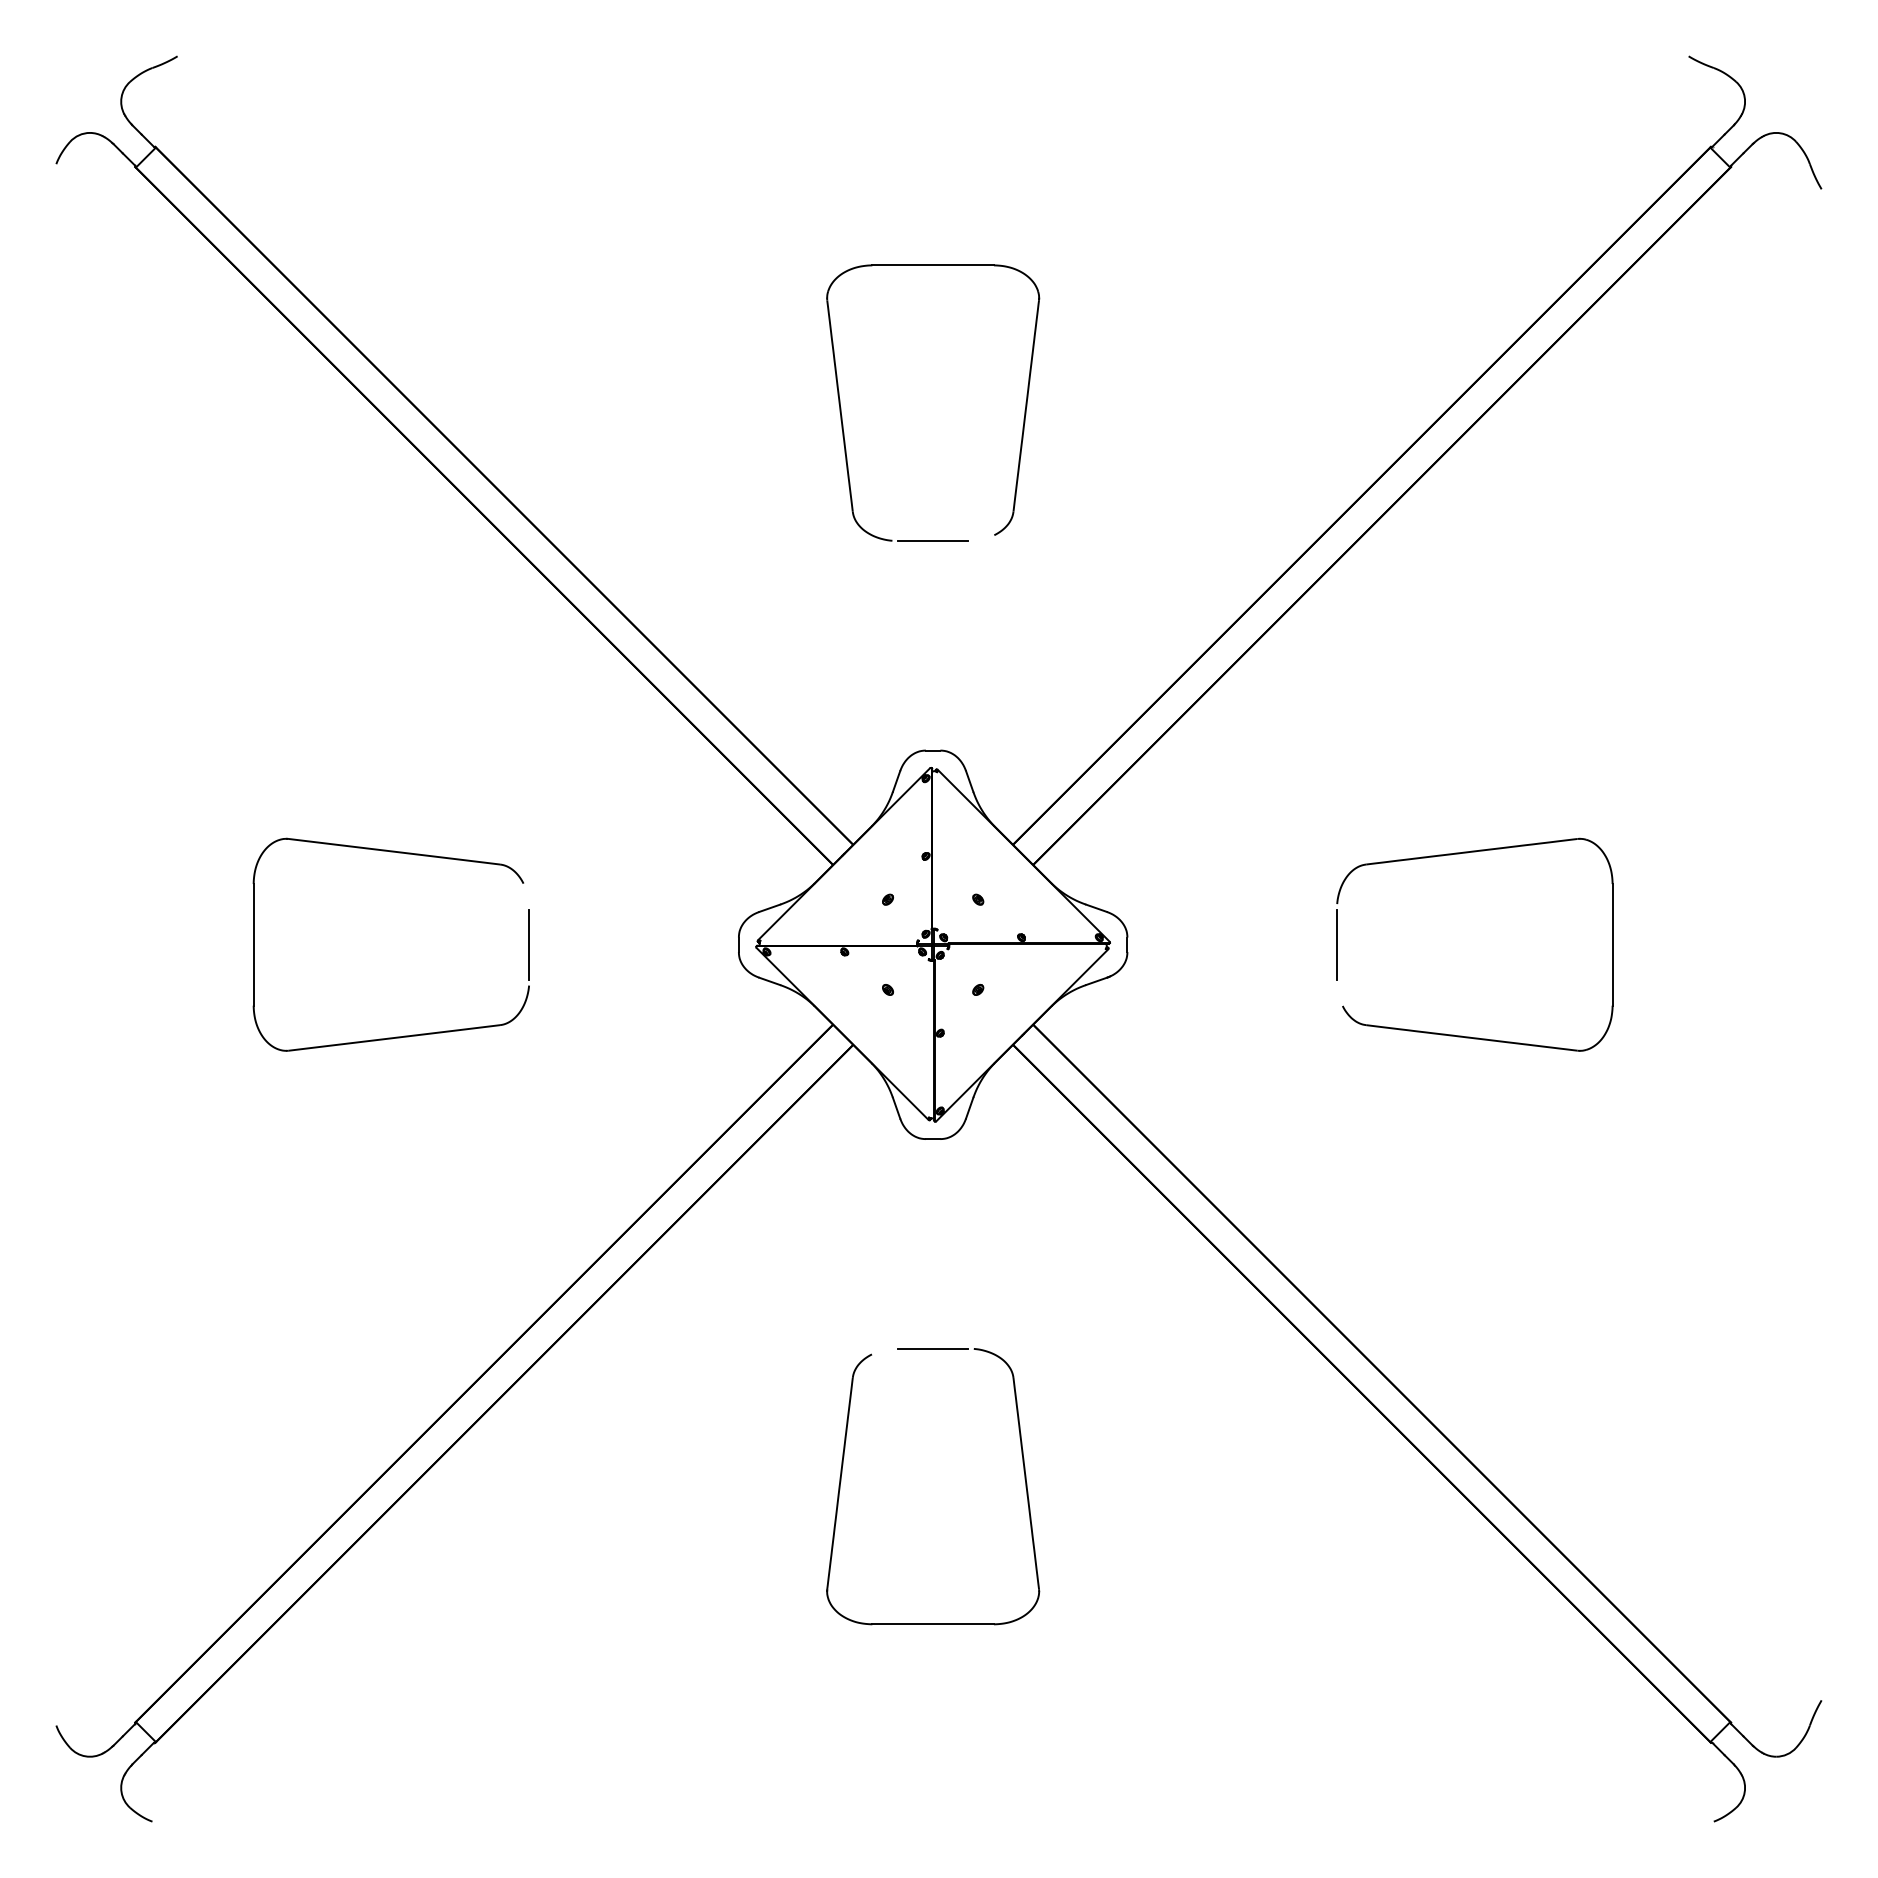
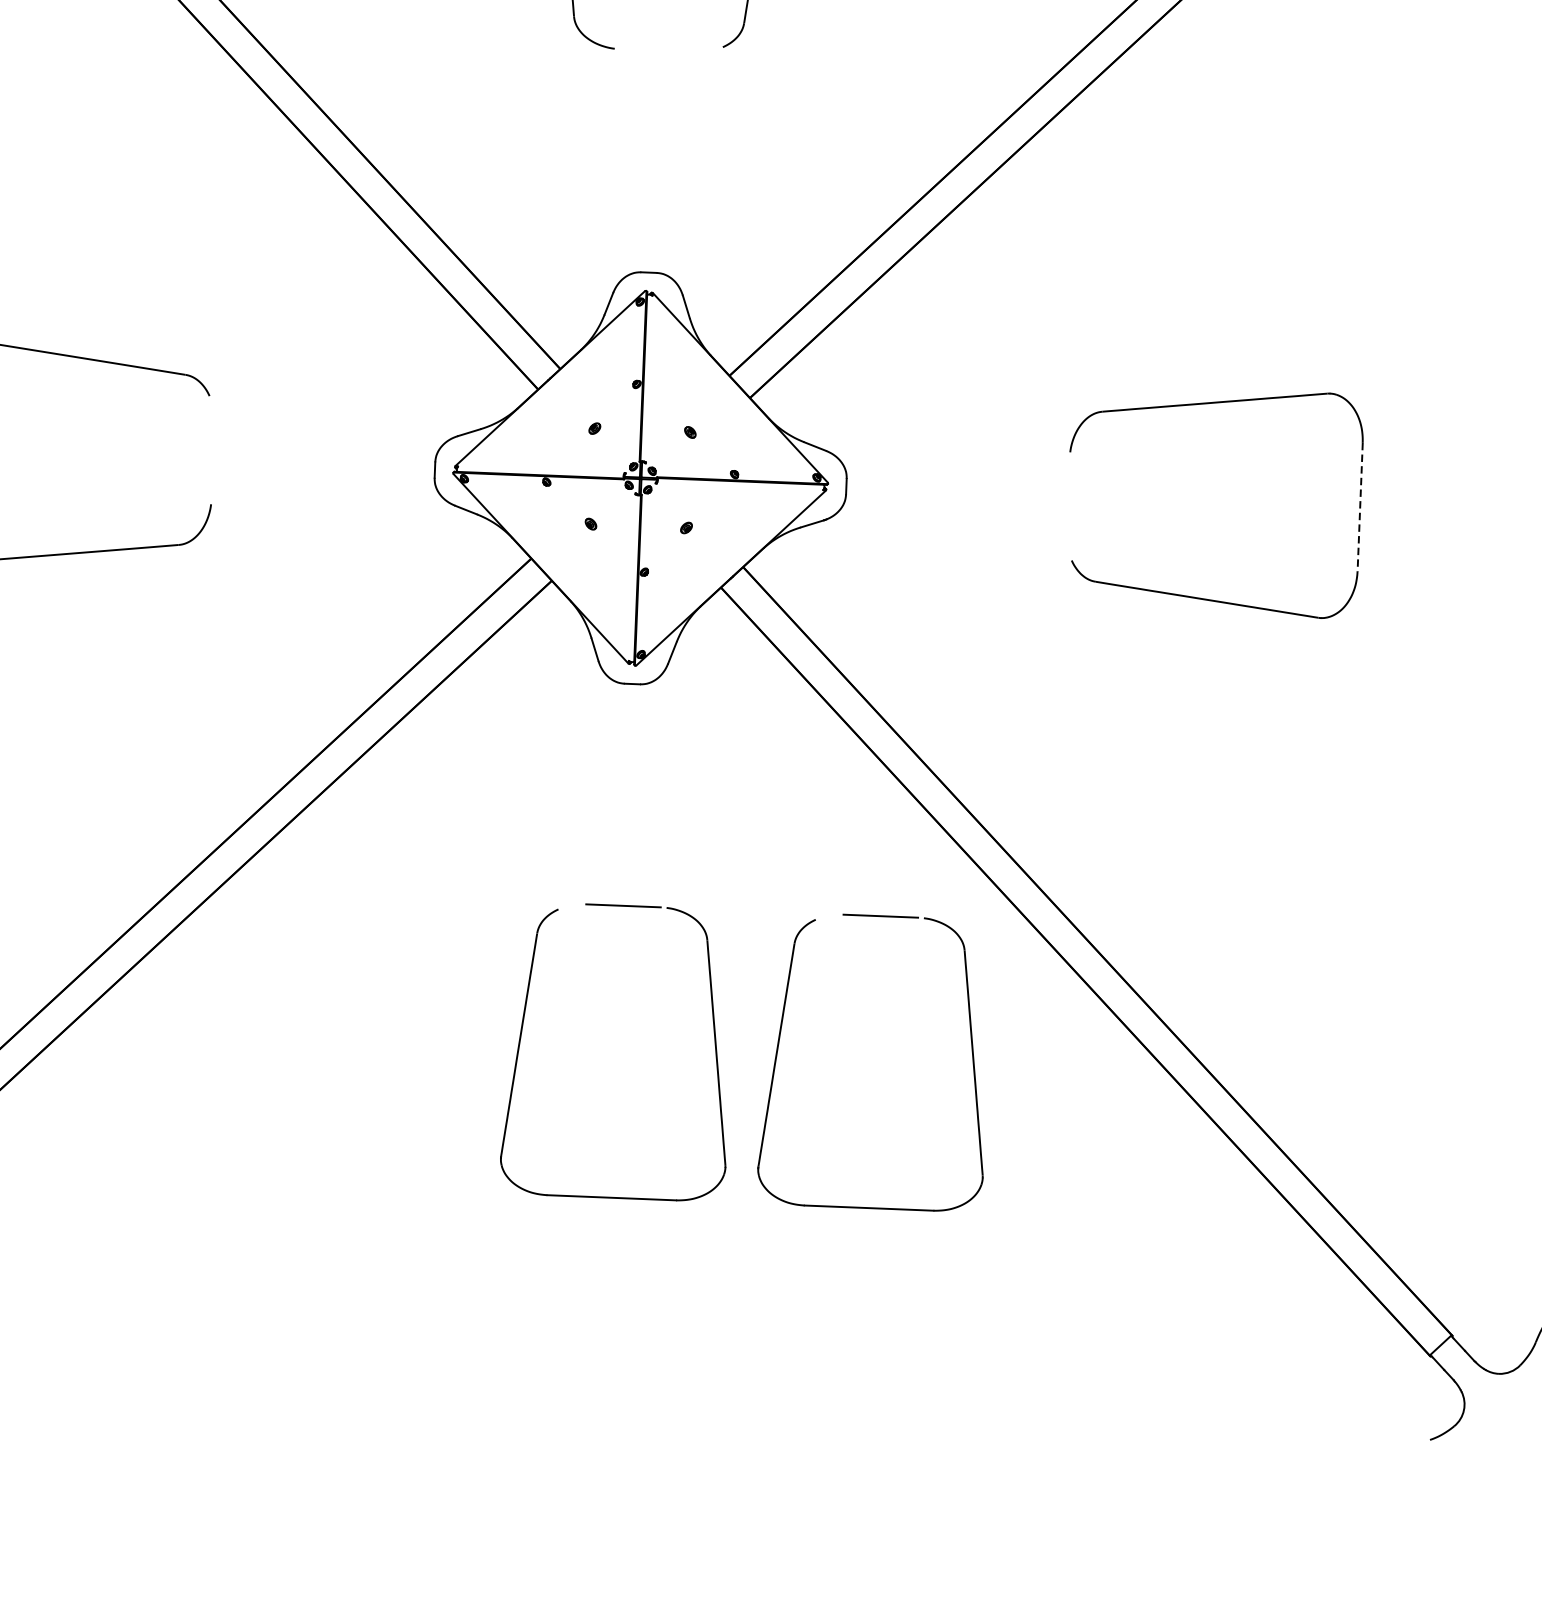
line: (932, 541) -> (657, 51), removed
line: (529, 944) -> (213, 460), removed
line: (1336, 944) -> (1067, 495), removed
line: (1612, 944) -> (1360, 506), solid -> dashed
part: (1266, 1471) -> (971, 1050), added

